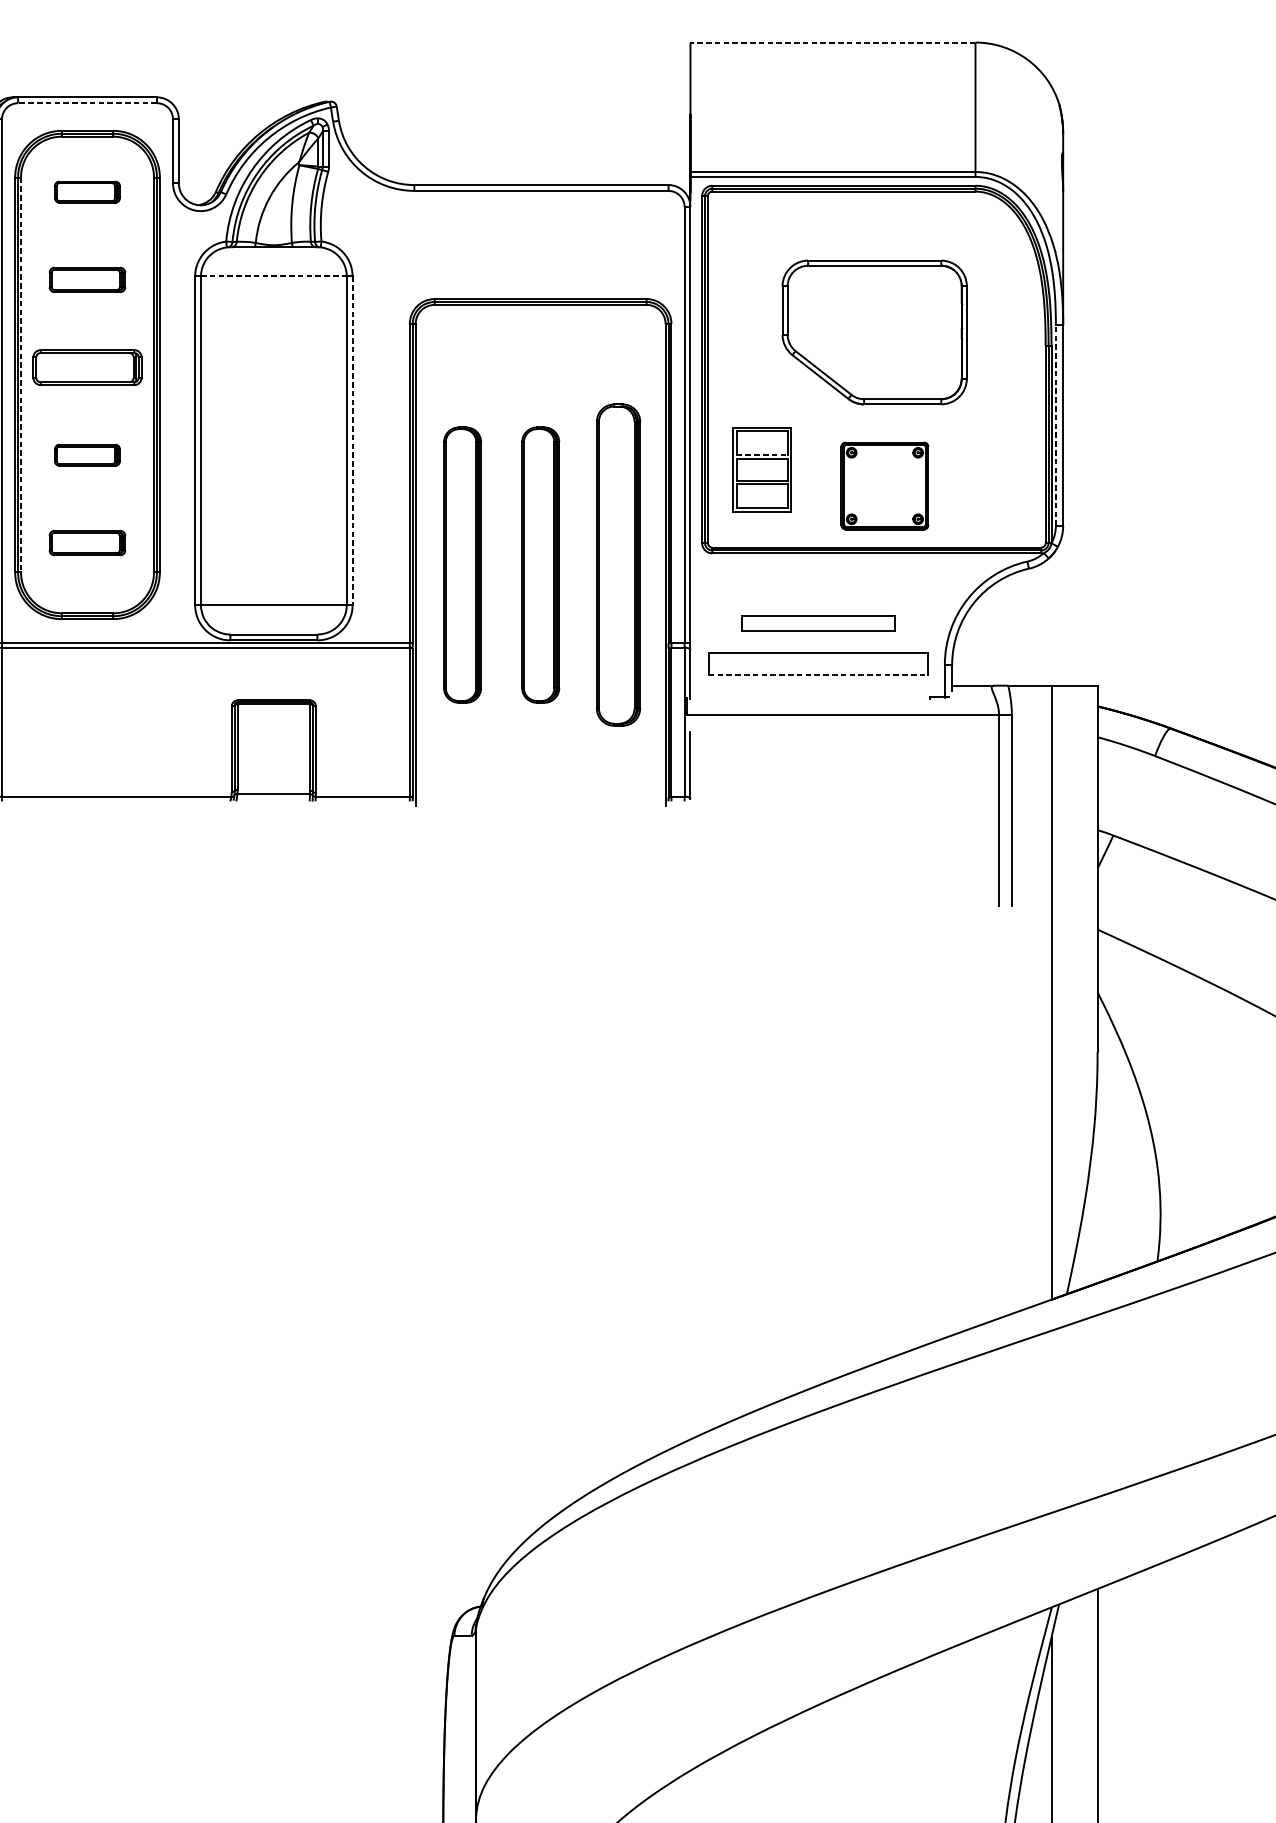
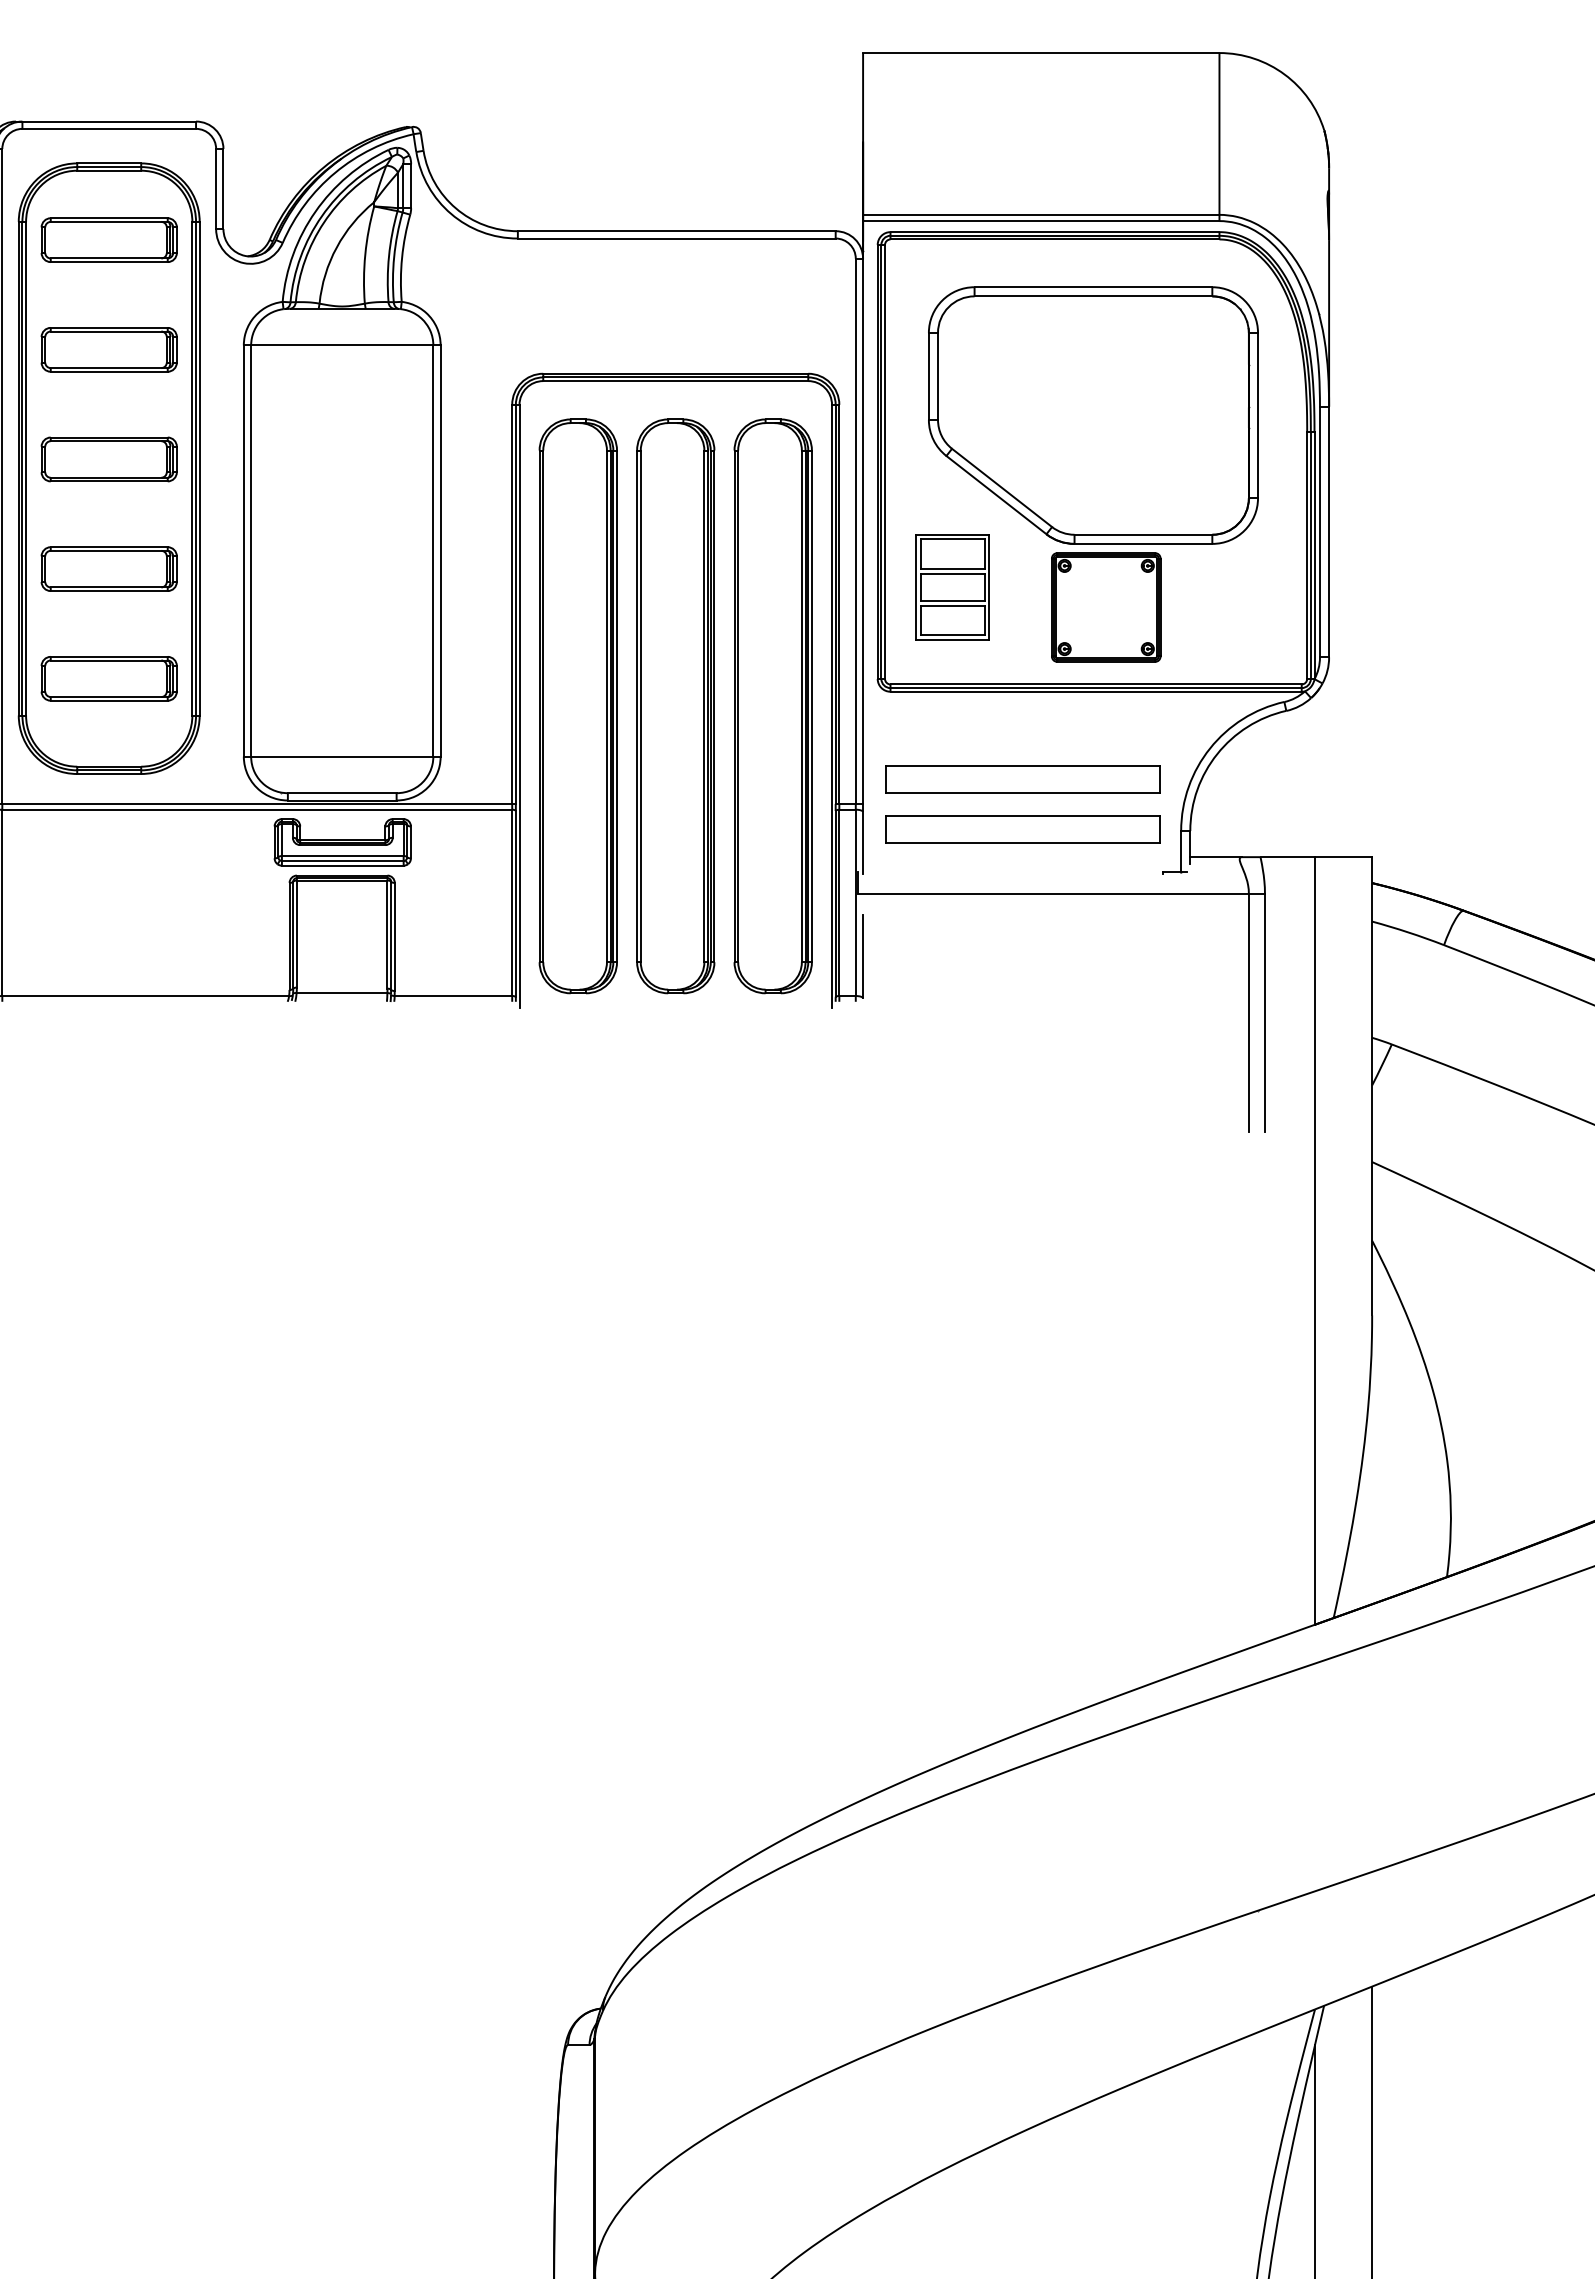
line: (832, 42) -> (1040, 53), dashed -> solid
line: (87, 102) -> (109, 128), dashed -> solid
part: (86, 191) -> (108, 239), size x1.67
line: (274, 276) -> (342, 345), dashed -> solid
part: (86, 279) -> (108, 349), size x1.43
part: (874, 332) -> (1093, 415), size x1.43
line: (21, 374) -> (26, 468), dashed -> solid
line: (1055, 425) -> (1319, 531), dashed -> solid
line: (352, 441) -> (440, 551), dashed -> solid
part: (86, 454) -> (108, 568), size x1.67
line: (761, 455) -> (952, 569), dashed -> solid
part: (86, 542) -> (108, 678), size x1.43
part: (462, 565) -> (577, 706), size x1.67
part: (540, 565) -> (675, 706), size x1.67
part: (618, 565) -> (772, 706), size x1.43
part: (817, 623) -> (1022, 779), size x1.43
part: (274, 673) -> (342, 842), added
line: (818, 674) -> (1023, 843), dashed -> solid

